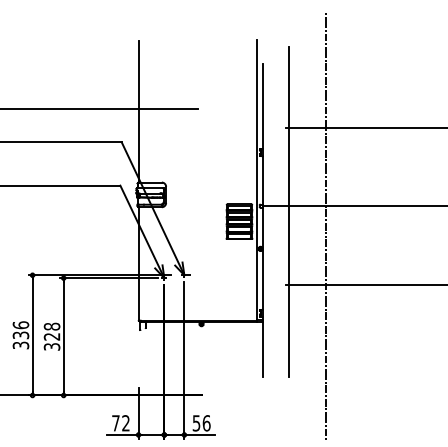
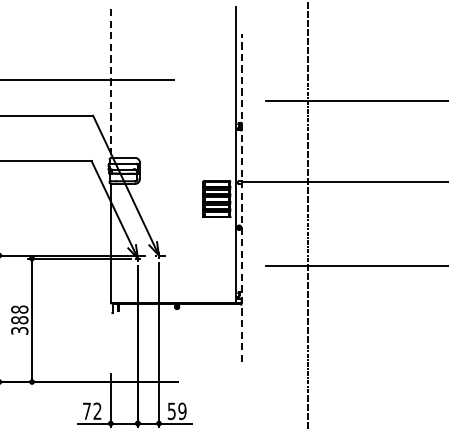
line: (138, 111) -> (110, 83), solid -> dashed
line: (289, 211) -> (269, 188), removed
line: (262, 219) -> (241, 196), solid -> dashed
text: (52, 336) -> (20, 319), 328 -> 388
text: (206, 423) -> (182, 411), 56 -> 59

